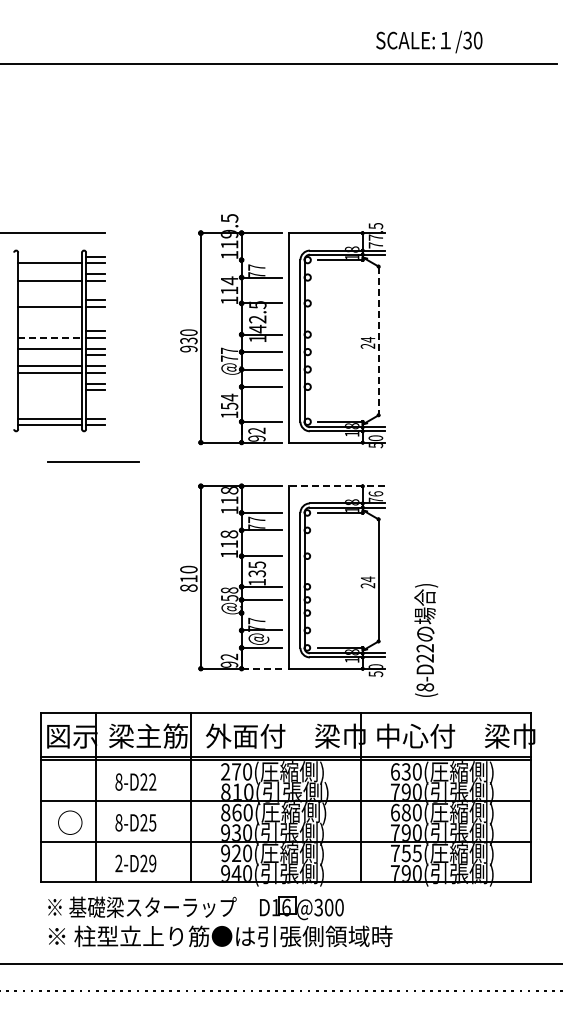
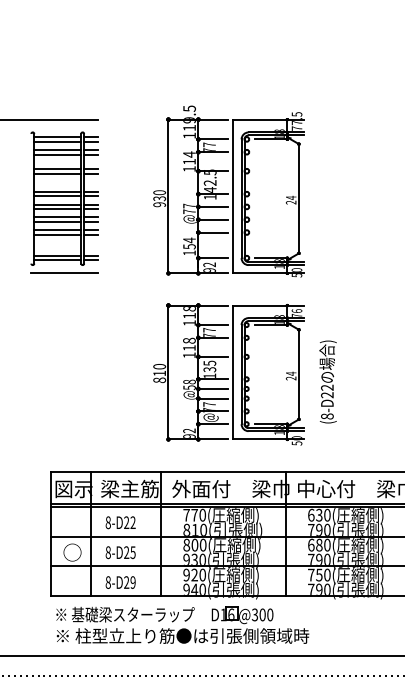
line: (50, 256) -> (58, 136), added
line: (261, 260) -> (212, 139), added
line: (50, 274) -> (58, 149), added
line: (50, 300) -> (58, 169), added
line: (50, 331) -> (58, 191), added
line: (50, 337) -> (58, 196), dashed -> solid
line: (378, 341) -> (298, 199), dashed -> solid
line: (50, 355) -> (58, 209), added
line: (50, 383) -> (58, 230), added
line: (50, 390) -> (58, 235), added
line: (93, 461) -> (64, 273), moved
line: (336, 486) -> (268, 305), dashed -> solid
line: (261, 613) -> (212, 398), added
text: (426, 640) -> (328, 382), moved
line: (262, 668) -> (213, 439), dashed -> solid
text: (225, 771) -> (186, 514), 270( -> 770(
text: (236, 812) -> (194, 545), 860( -> 800(
text: (416, 852) -> (326, 574), 755( -> 750(
text: (118, 863) -> (107, 582), 2-D29 -> 8-D29

